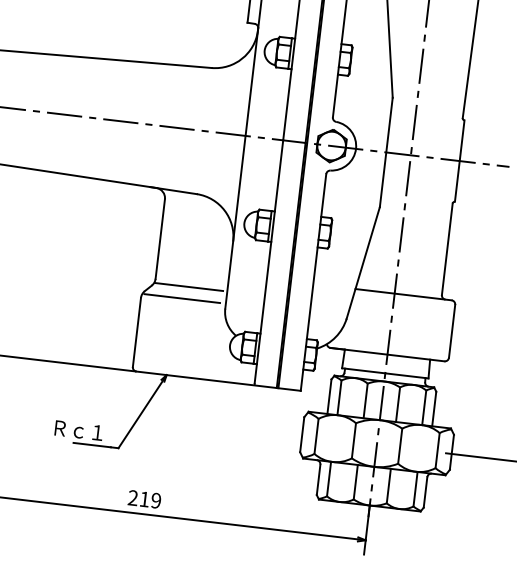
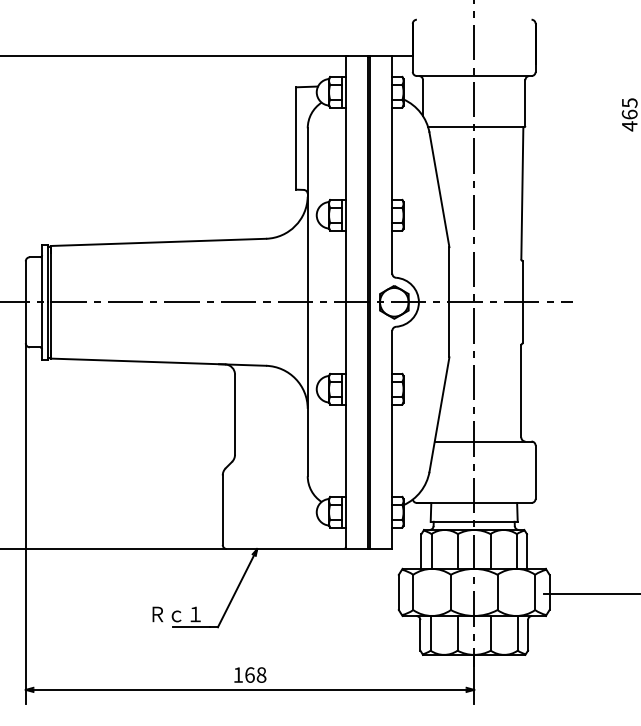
line: (189, 286) -> (269, 458), removed
line: (181, 298) -> (263, 471), removed
text: (144, 498) -> (249, 674), 219 -> 168

